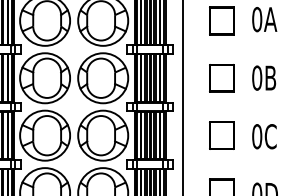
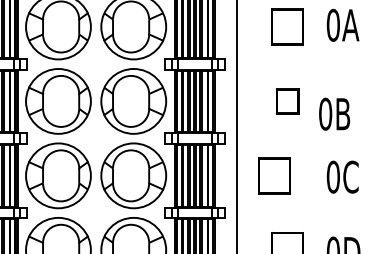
text: (264, 77) -> (335, 113), moved
part: (221, 78) -> (287, 101), size x0.7
part: (221, 135) -> (274, 175), moved

